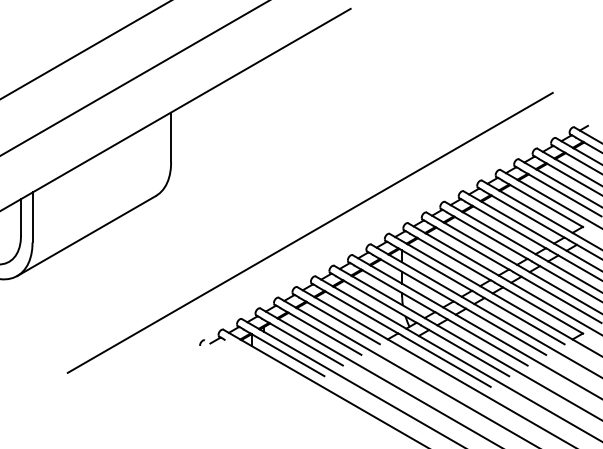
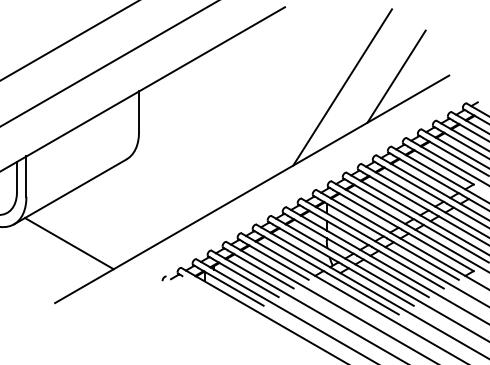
line: (487, 94) -> (396, 76), added
line: (421, 107) -> (342, 87), added
line: (85, 299) -> (69, 243), added

